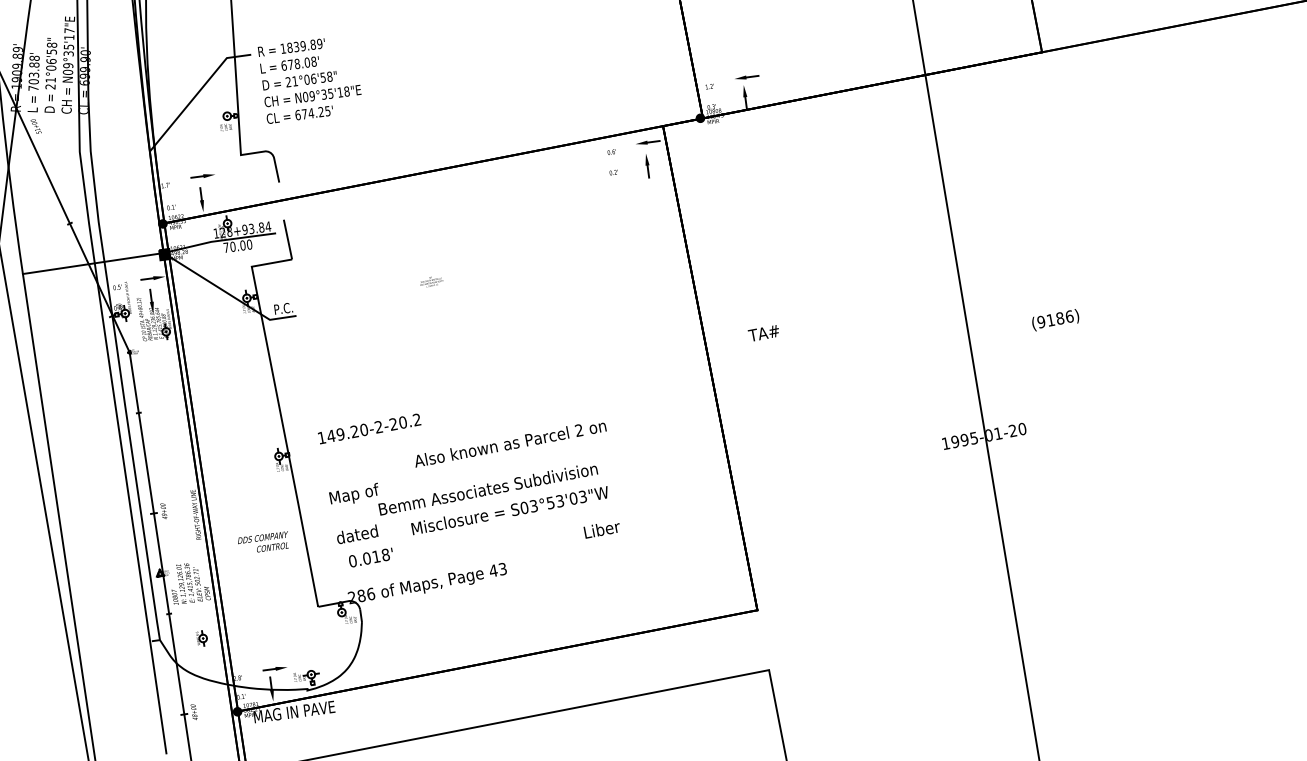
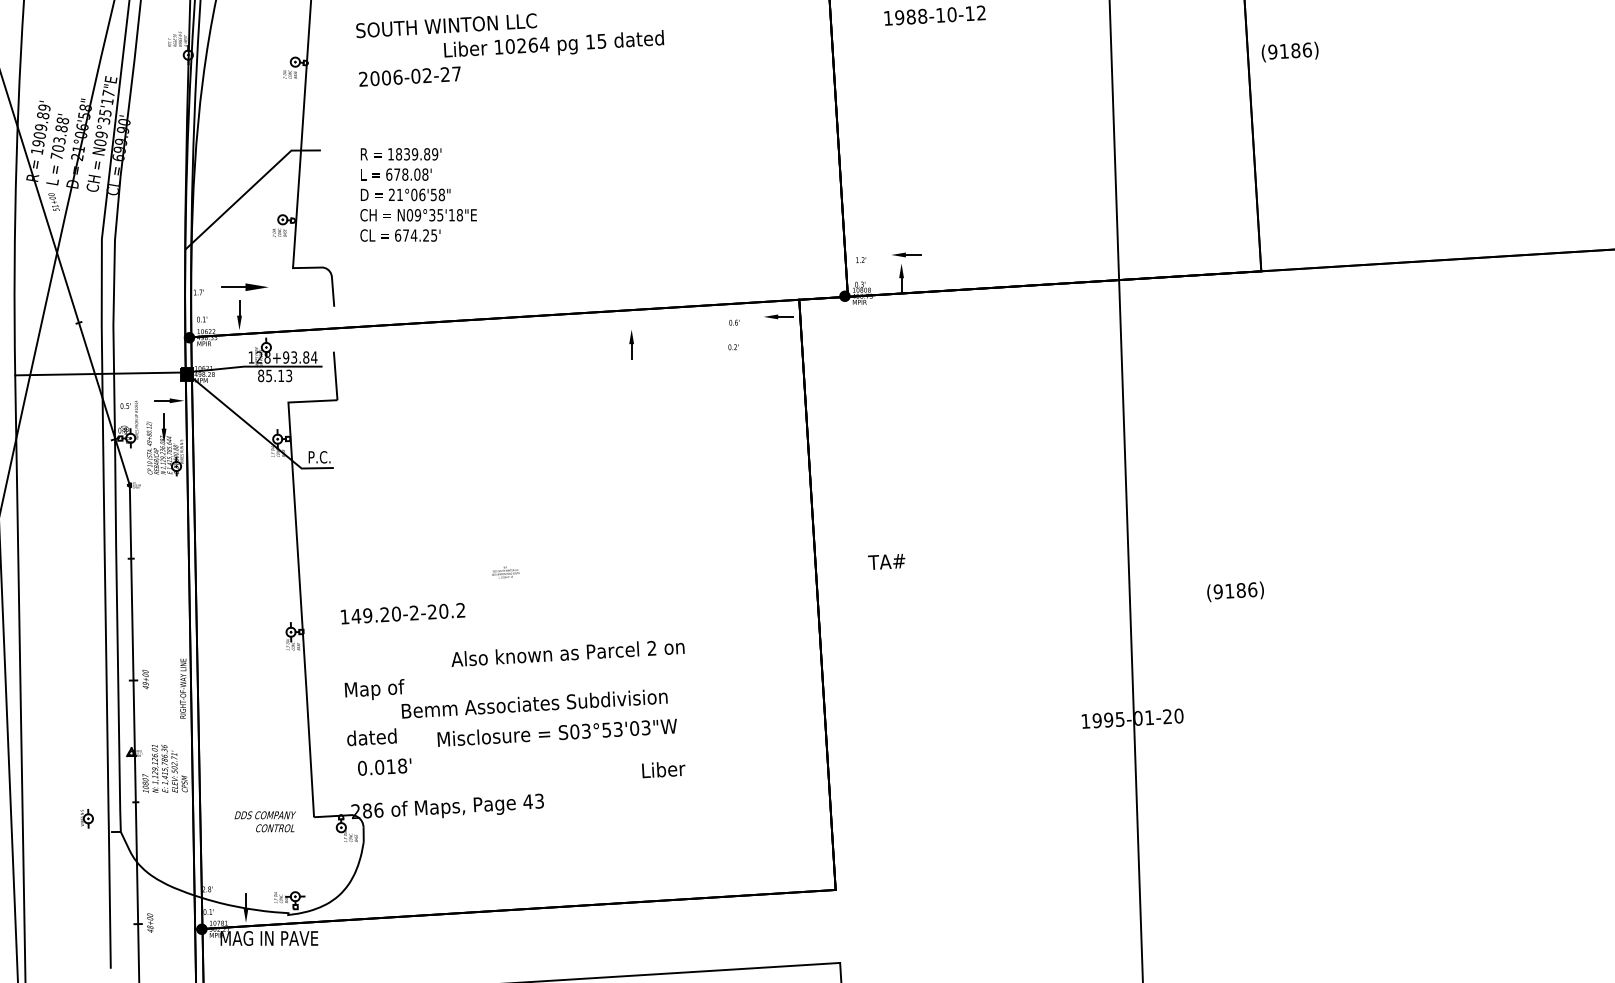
text: (310, 78) -> (418, 194), moved
part: (647, 165) -> (631, 344), moved
part: (202, 176) -> (244, 287), size x1.6
text: (238, 245) -> (275, 375), 70.00 -> 85.13
text: (431, 281) -> (505, 572), moved
text: (262, 542) -> (264, 821), moved
part: (201, 638) -> (86, 818), moved
part: (274, 669) -> (252, 884), removed

